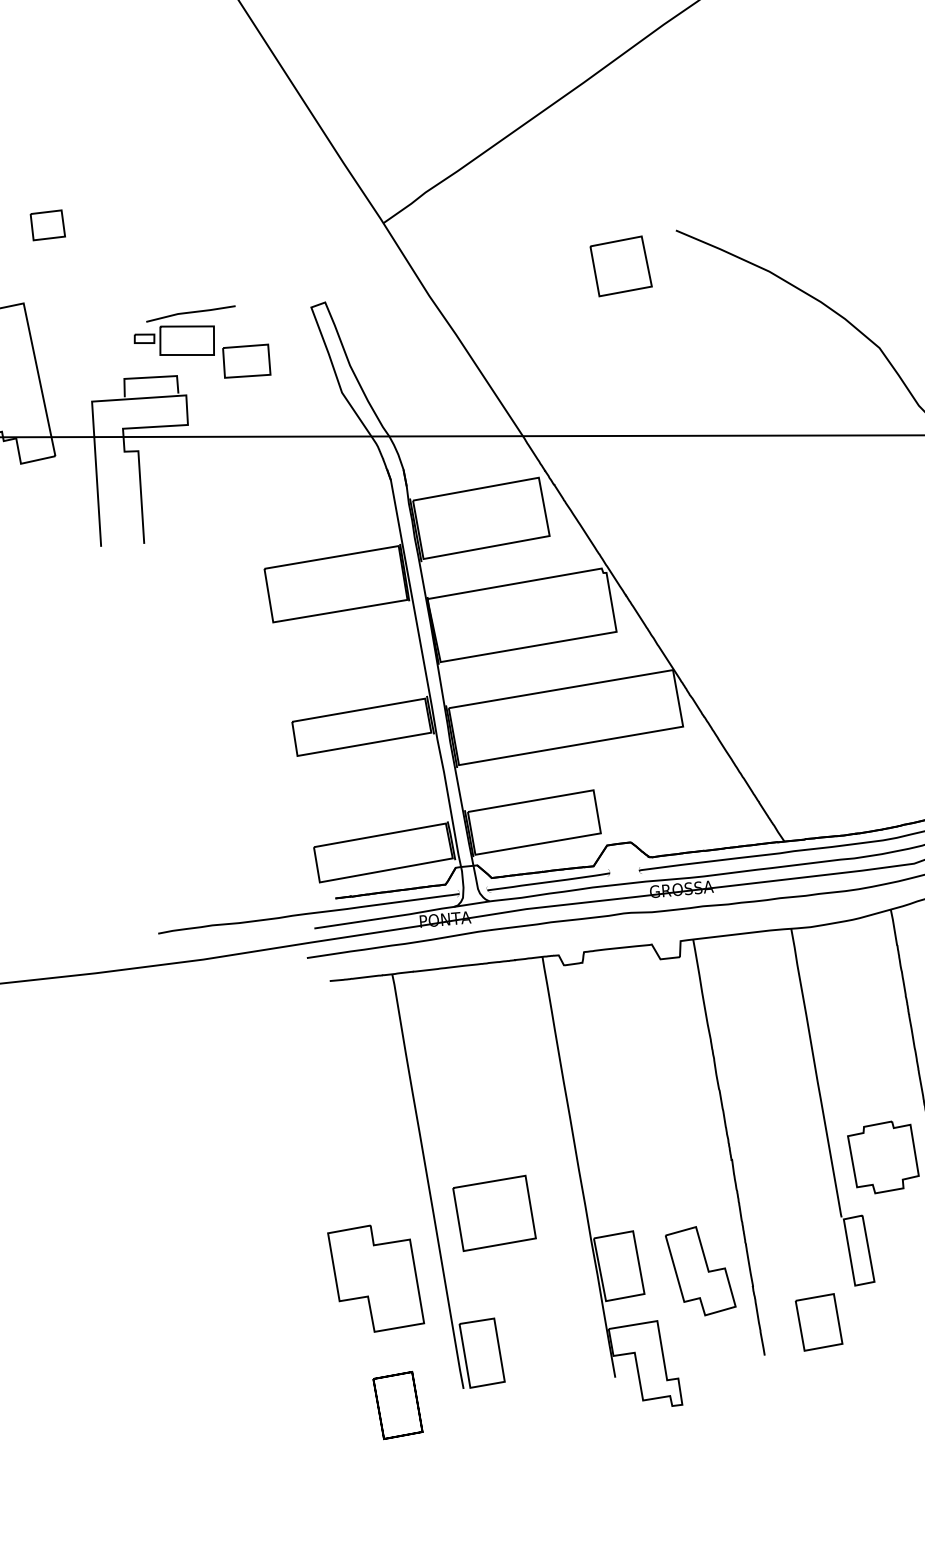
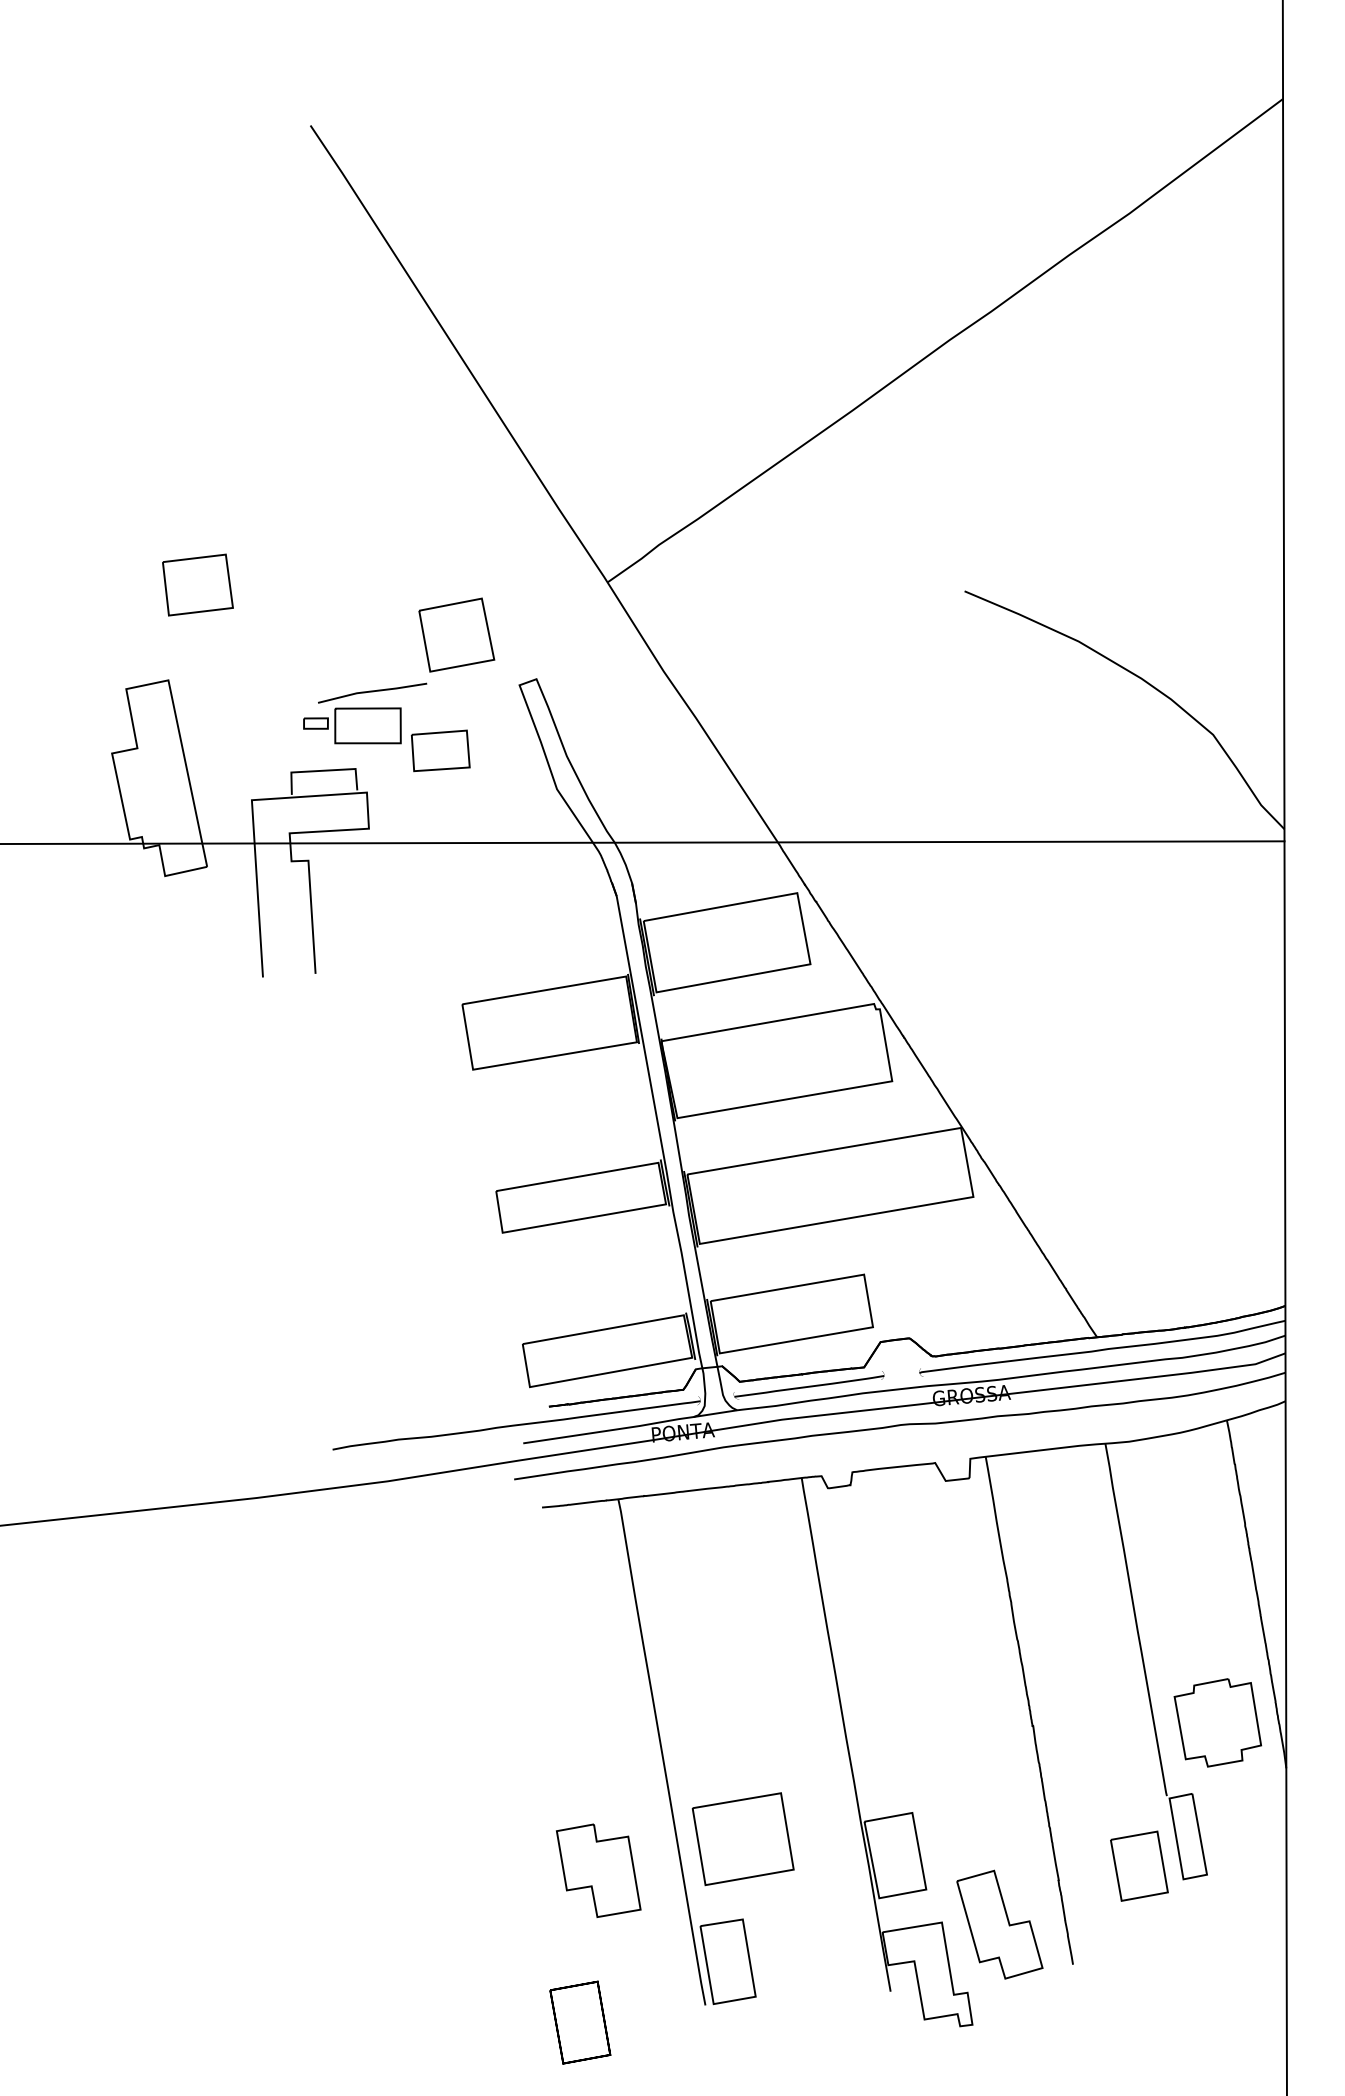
part: (47, 224) -> (197, 584), size x1.67
part: (620, 265) -> (456, 634), moved
part: (493, 1213) -> (742, 1839), moved
part: (700, 1271) -> (999, 1924), moved
part: (376, 1278) -> (598, 1870), size x0.71
part: (819, 1321) -> (1139, 1865), moved
part: (398, 1405) -> (580, 2022), moved

